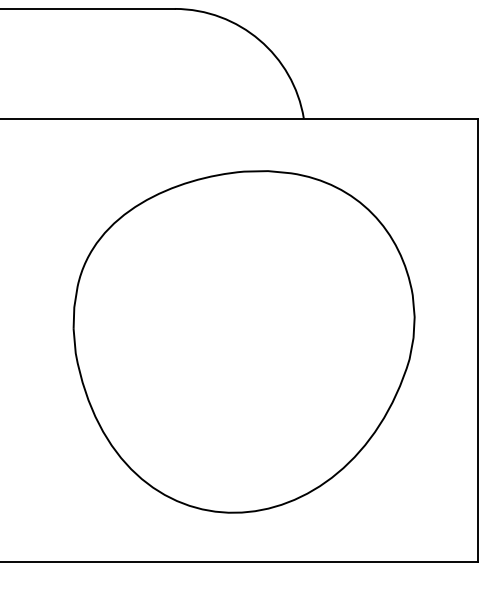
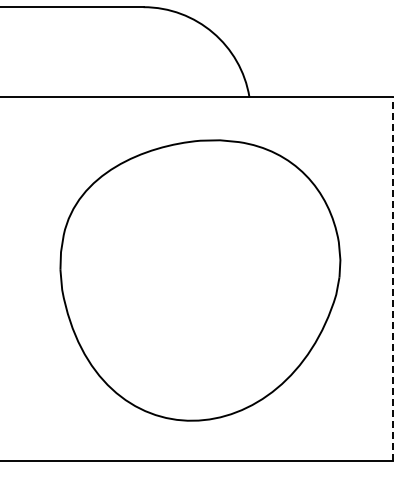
line: (478, 339) -> (392, 278), solid -> dashed

